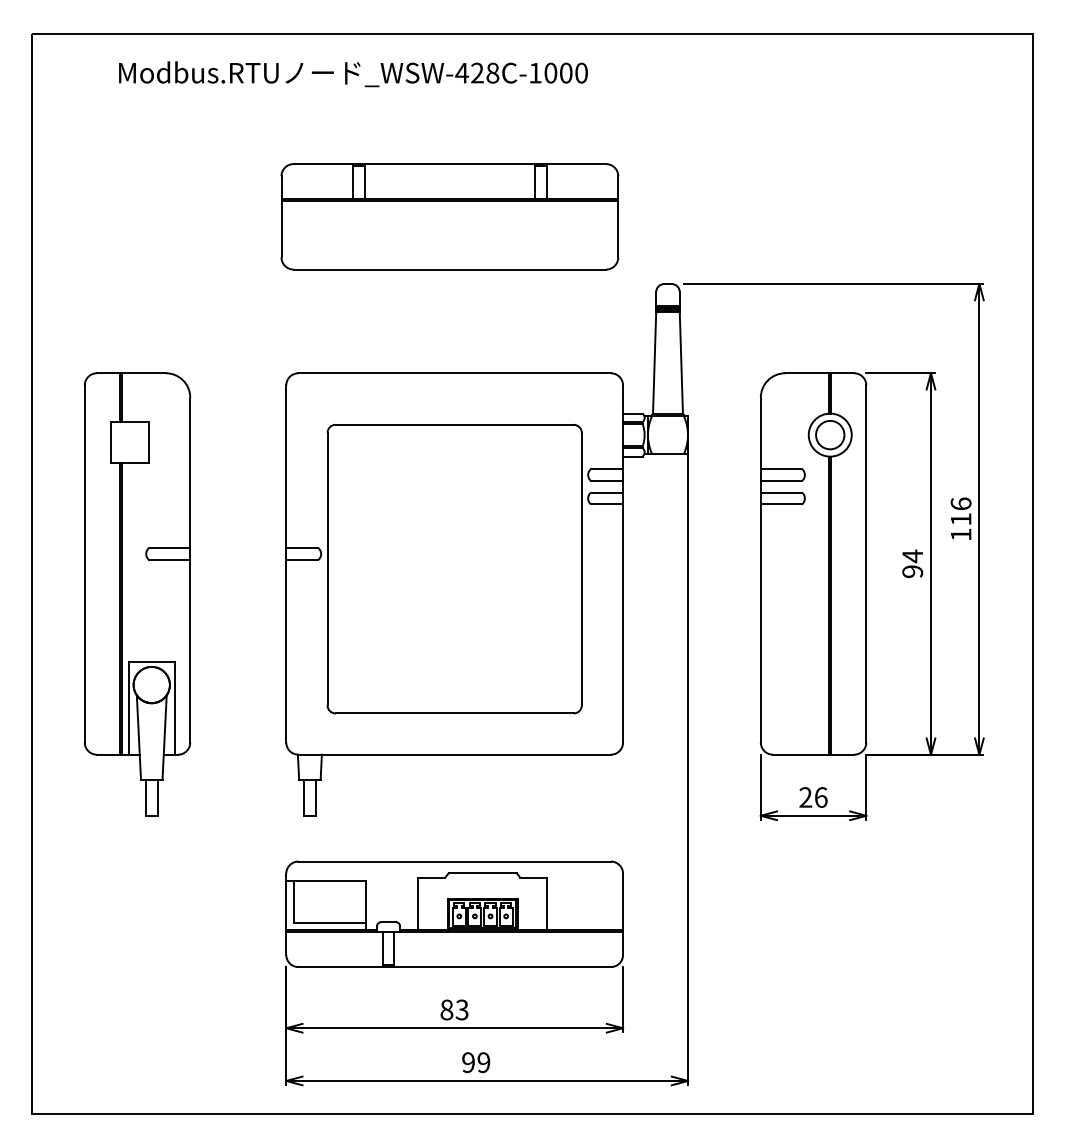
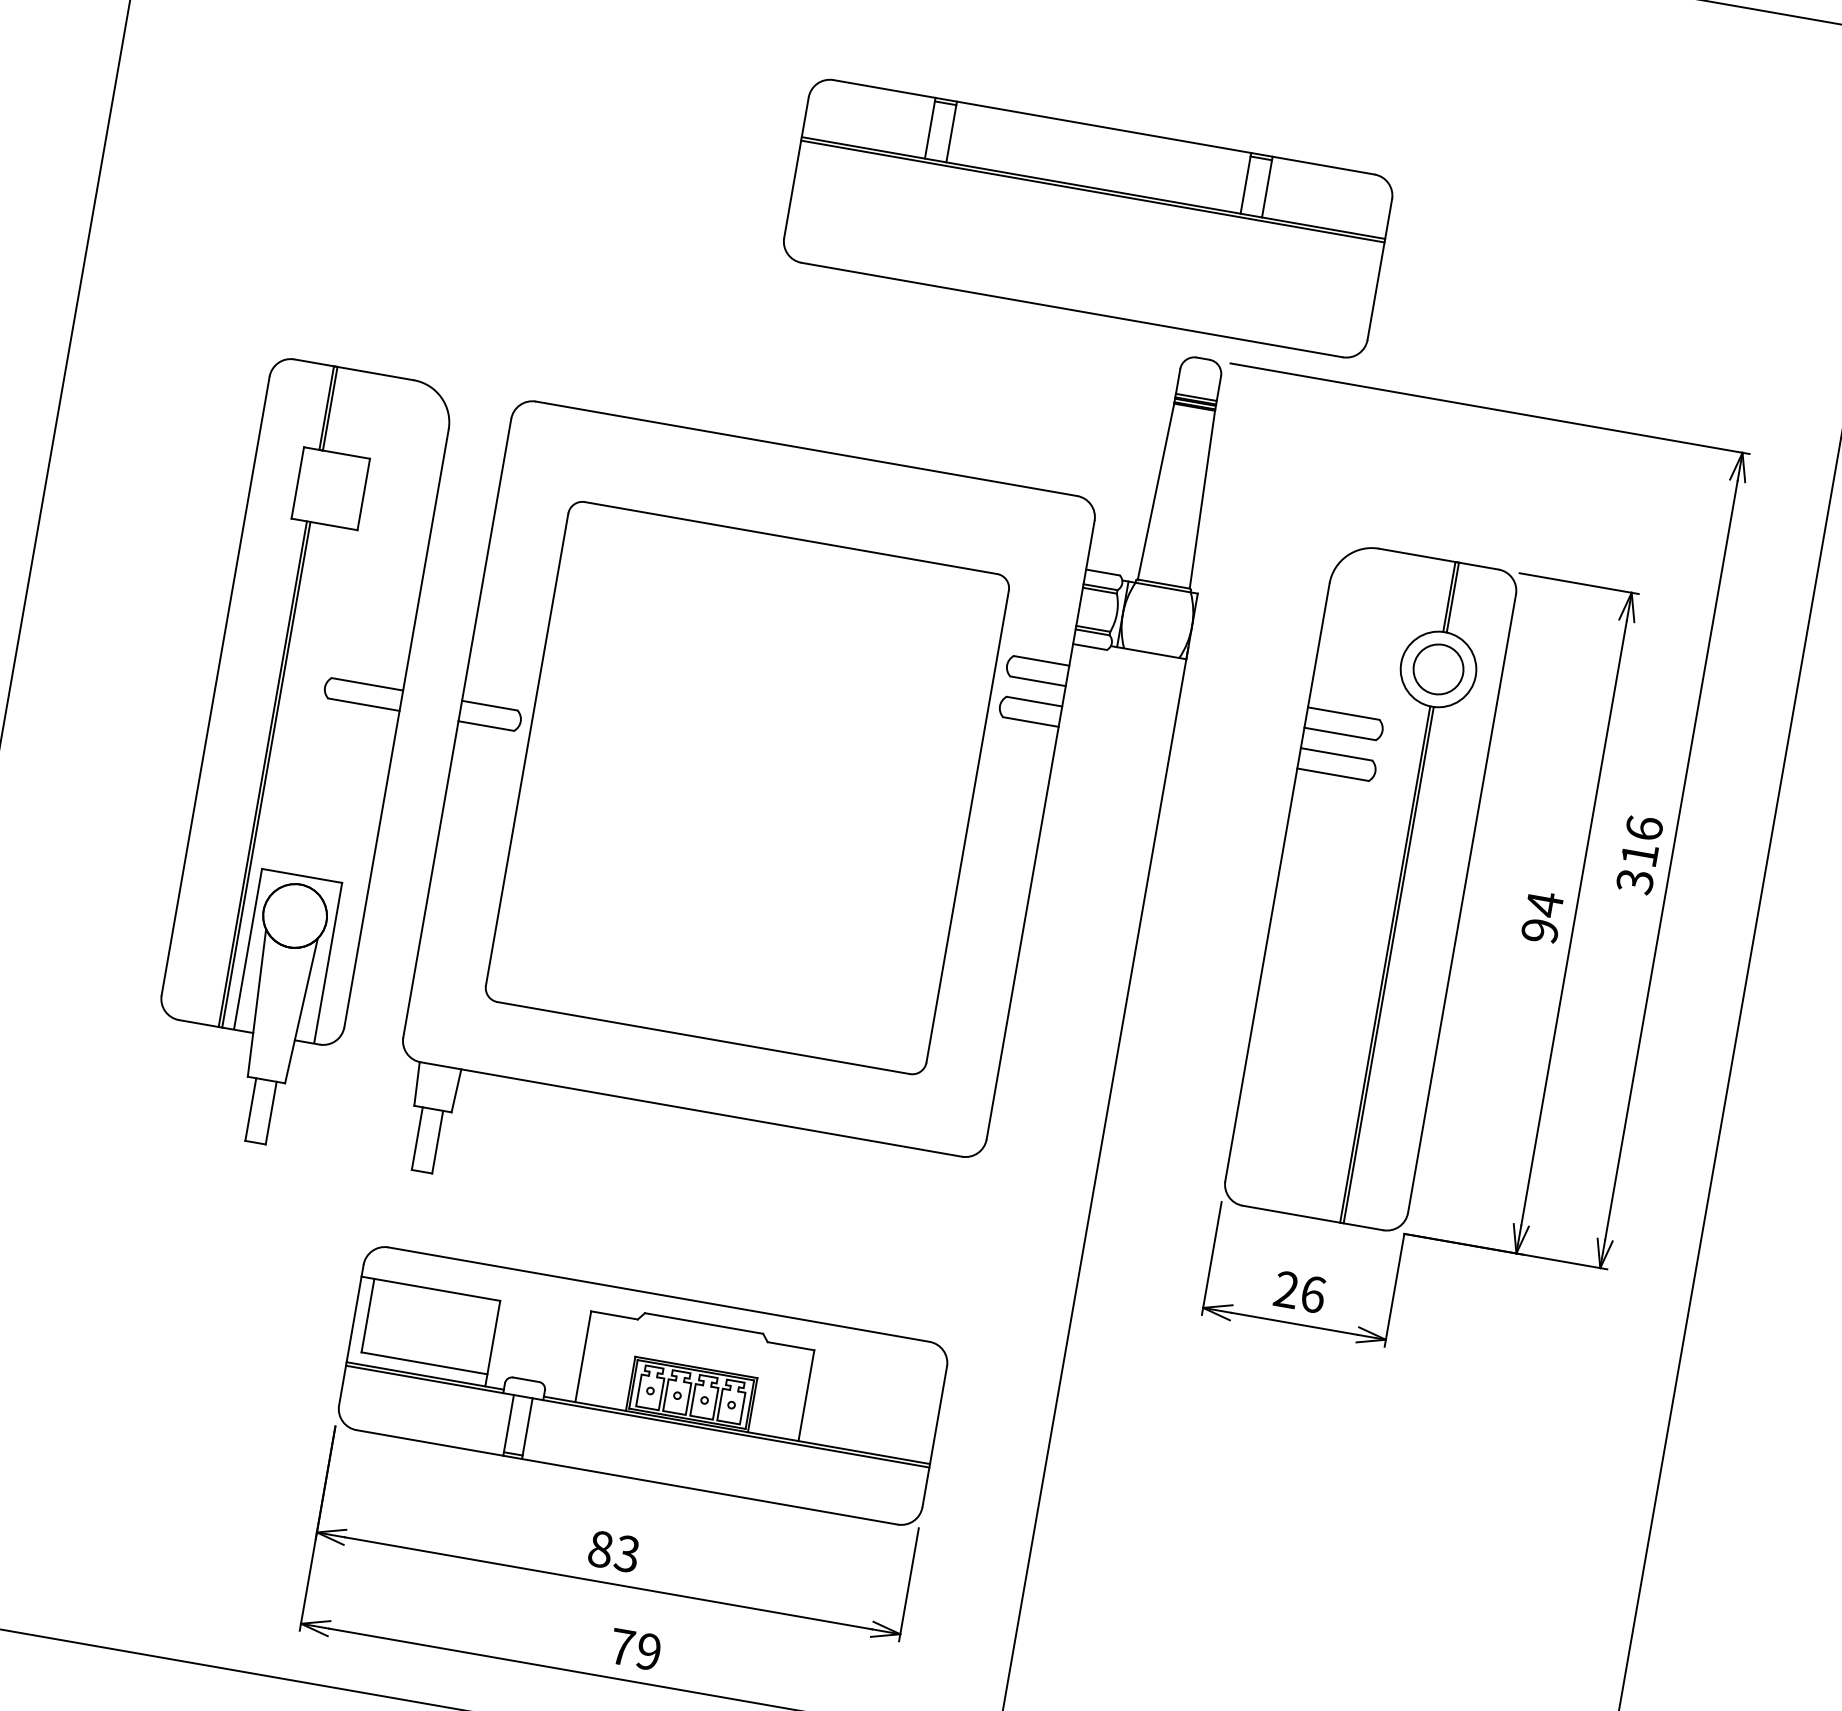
part: (449, 216) -> (1087, 217), moved
text: (960, 534) -> (1634, 880), 116 -> 316
part: (137, 594) -> (297, 754), moved
text: (468, 1062) -> (622, 1646), 99 -> 79

